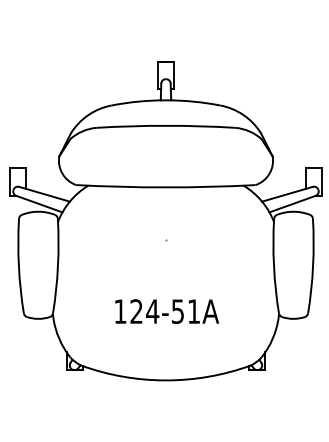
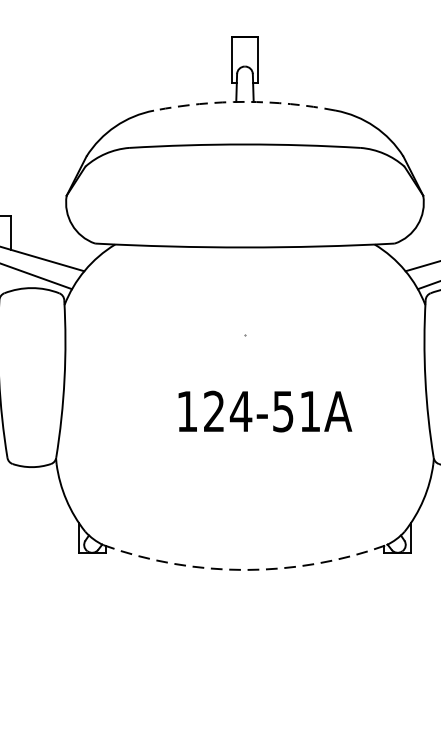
arc: (166, 100) -> (245, 102), solid -> dashed
text: (167, 311) -> (265, 411), moved
arc: (166, 380) -> (245, 570), solid -> dashed

